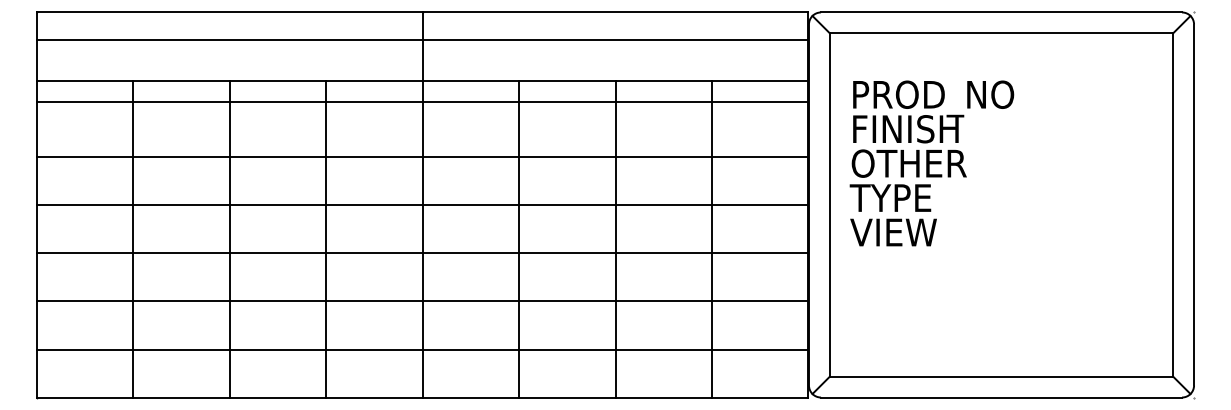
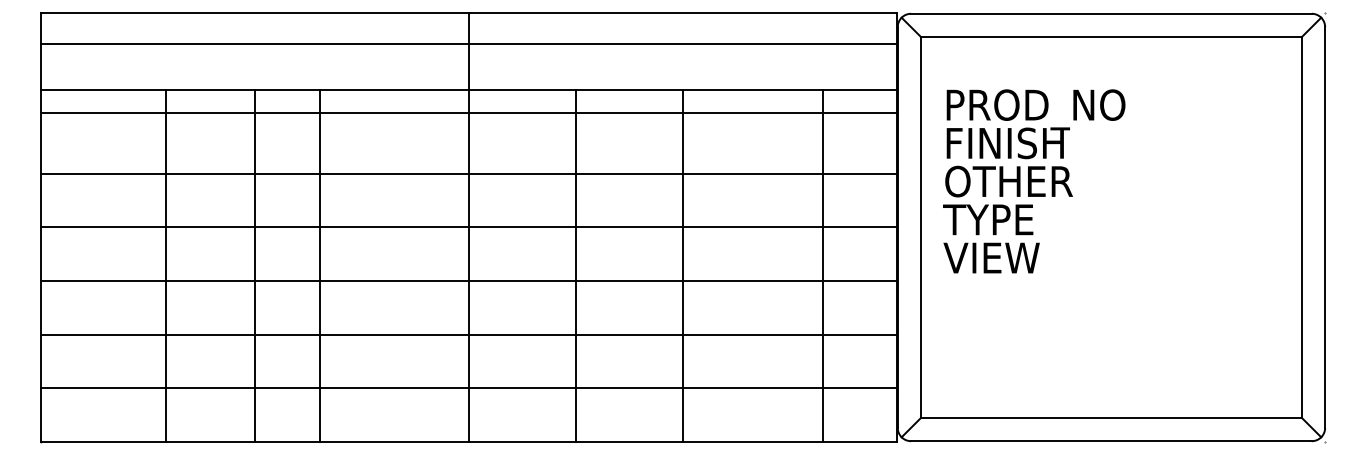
line: (133, 238) -> (165, 264), moved
line: (326, 238) -> (320, 264), moved
line: (712, 238) -> (823, 264), moved

